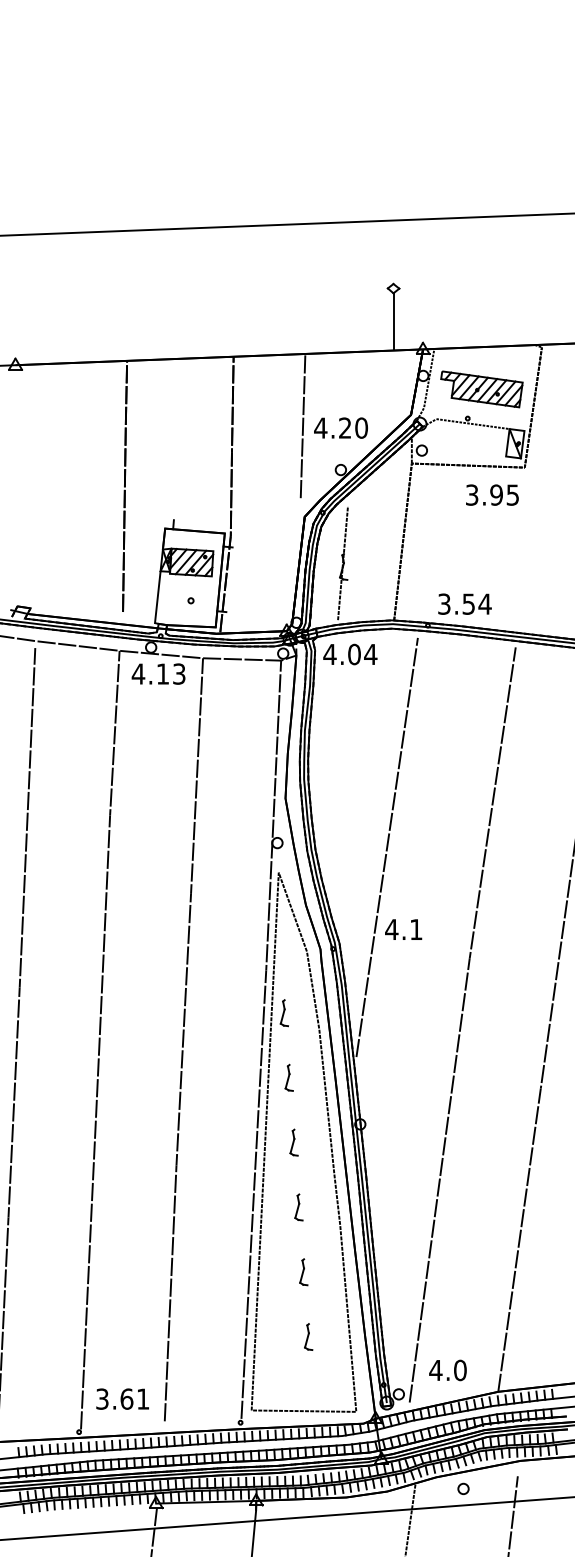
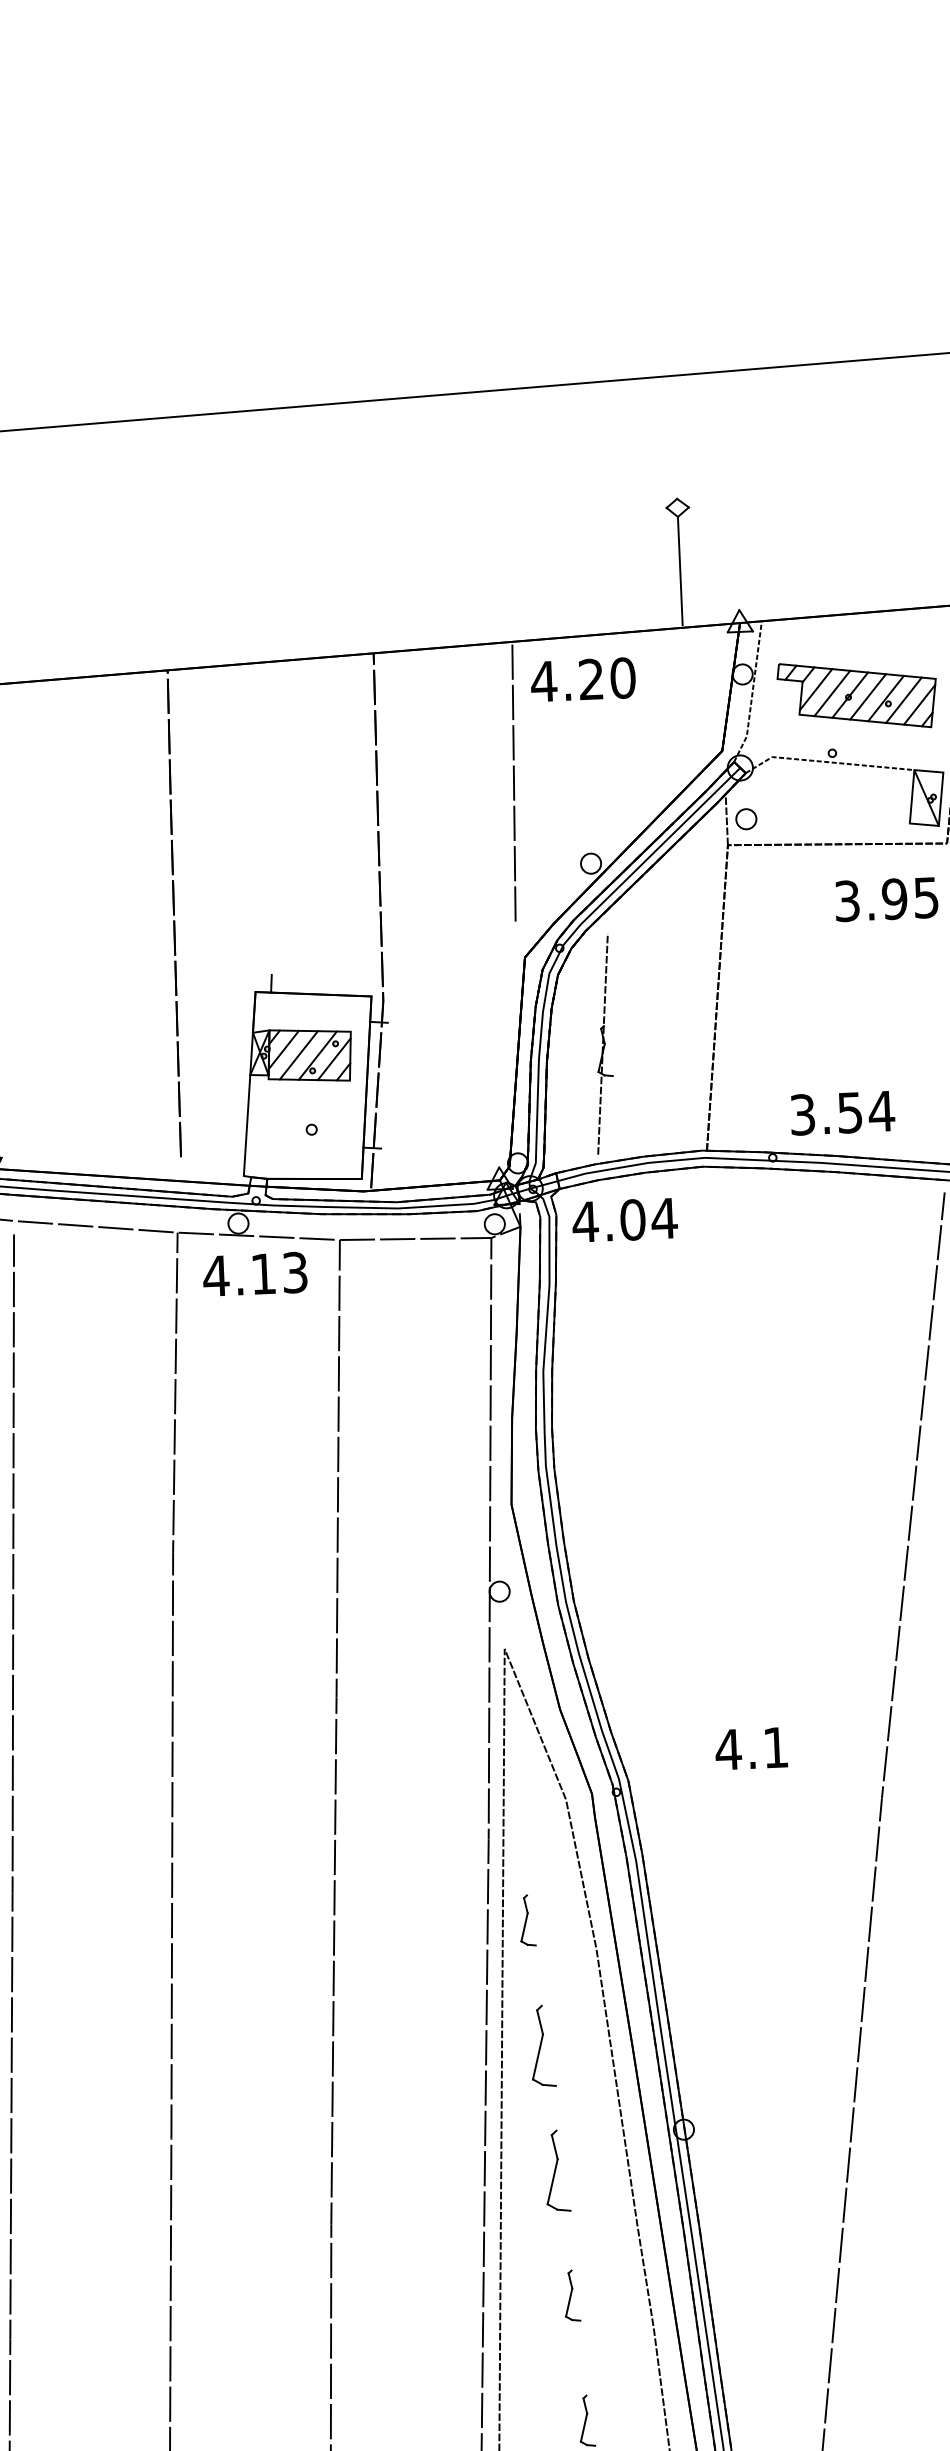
text: (340, 427) -> (582, 678), moved
line: (386, 847) -> (711, 1591), removed
part: (288, 1077) -> (540, 2044), size x1.6
part: (293, 1142) -> (556, 2170), size x1.6

